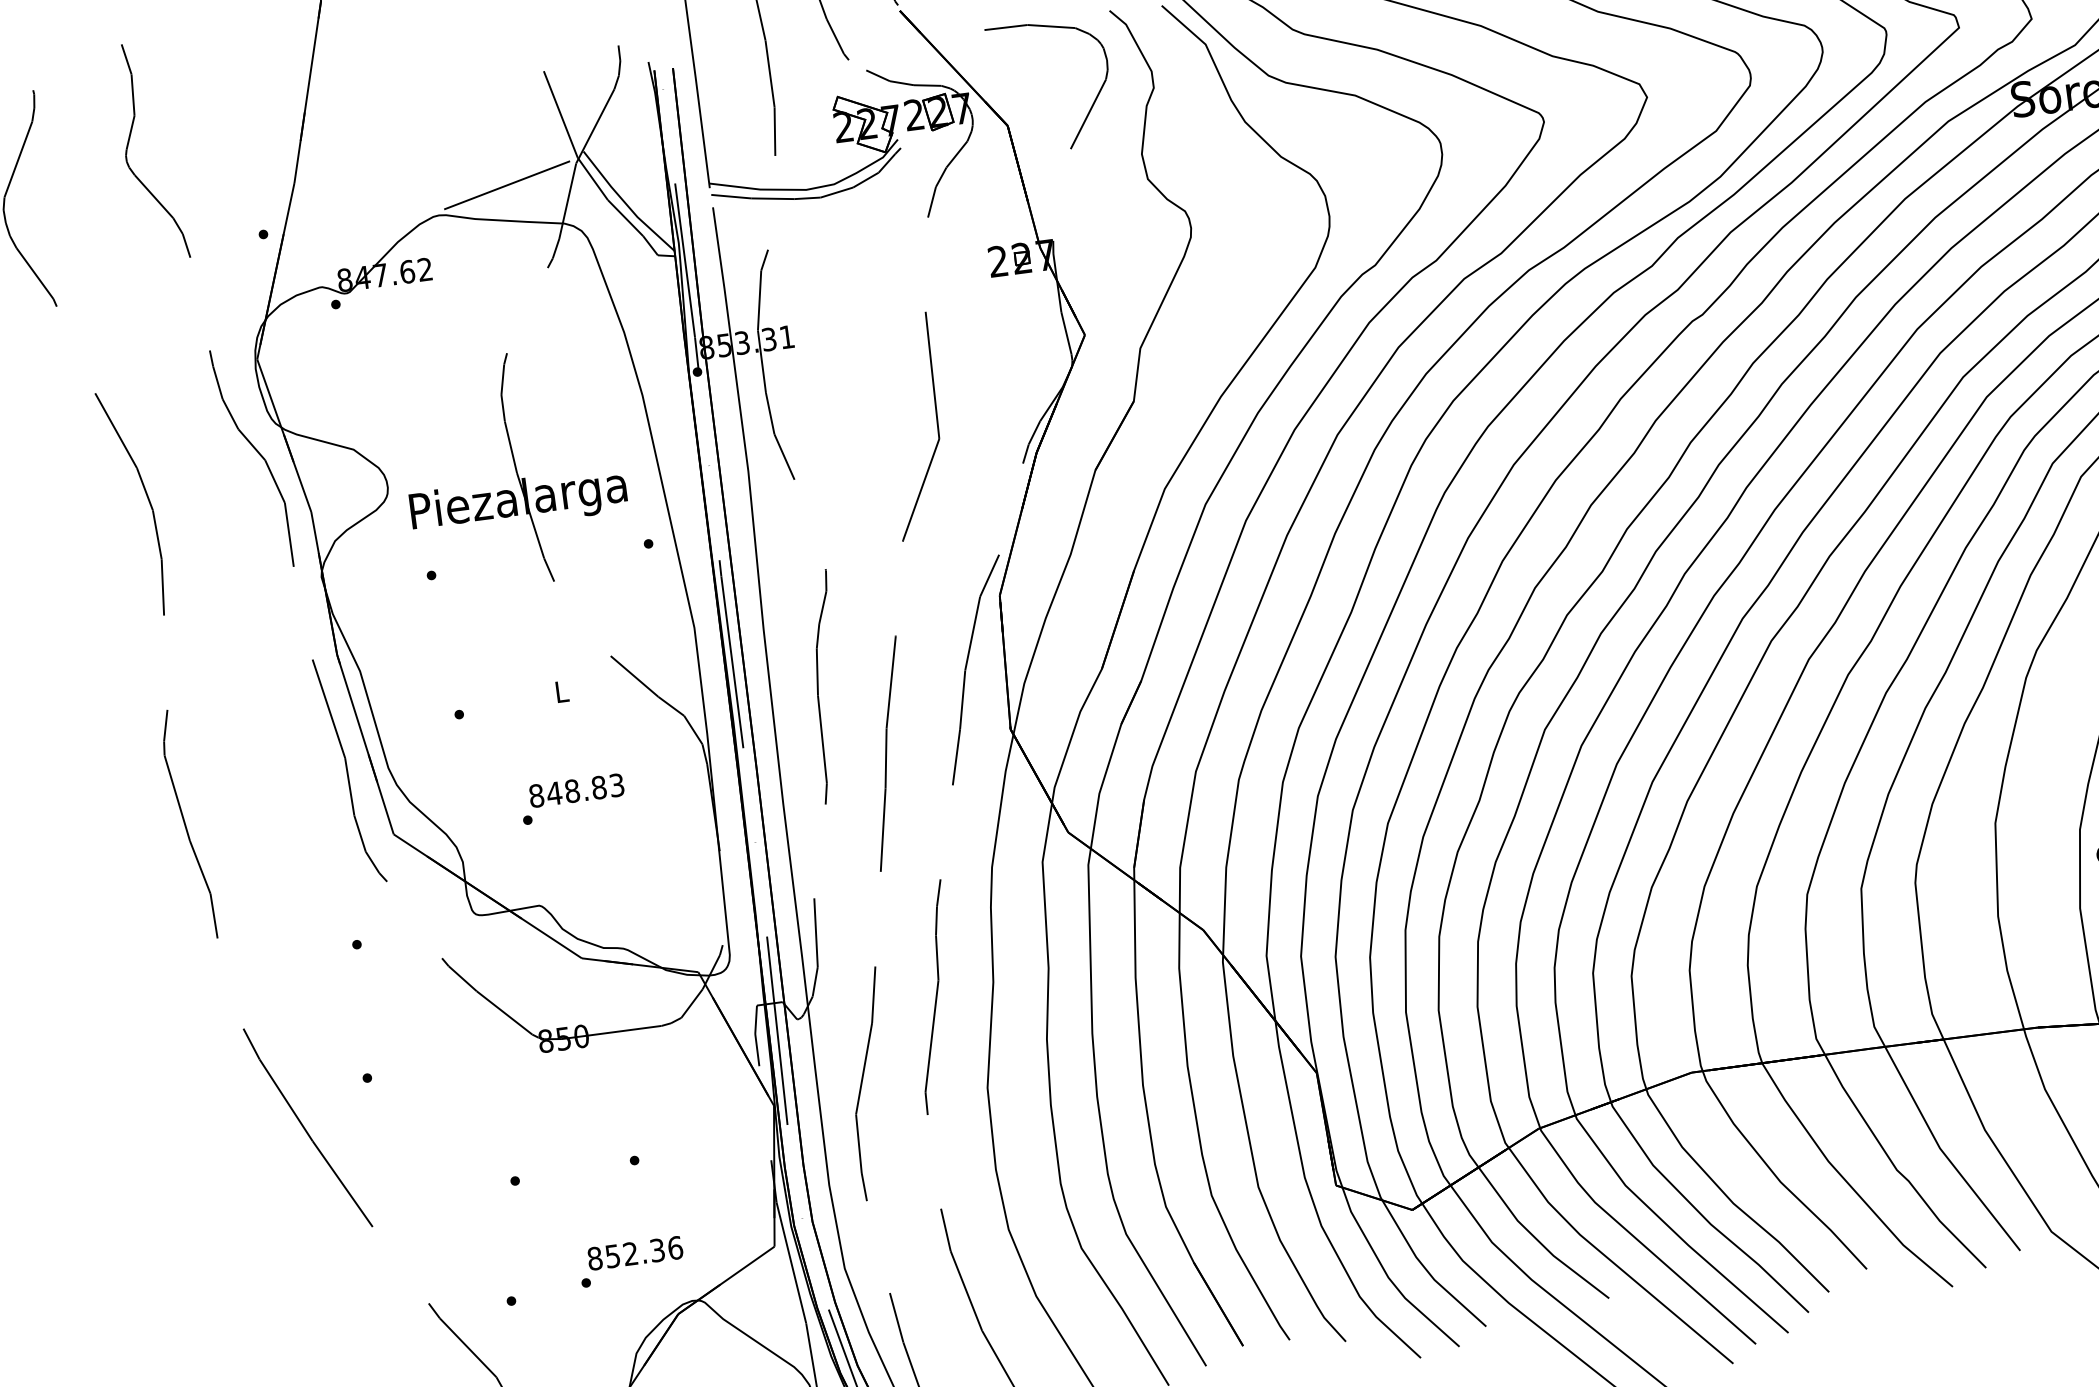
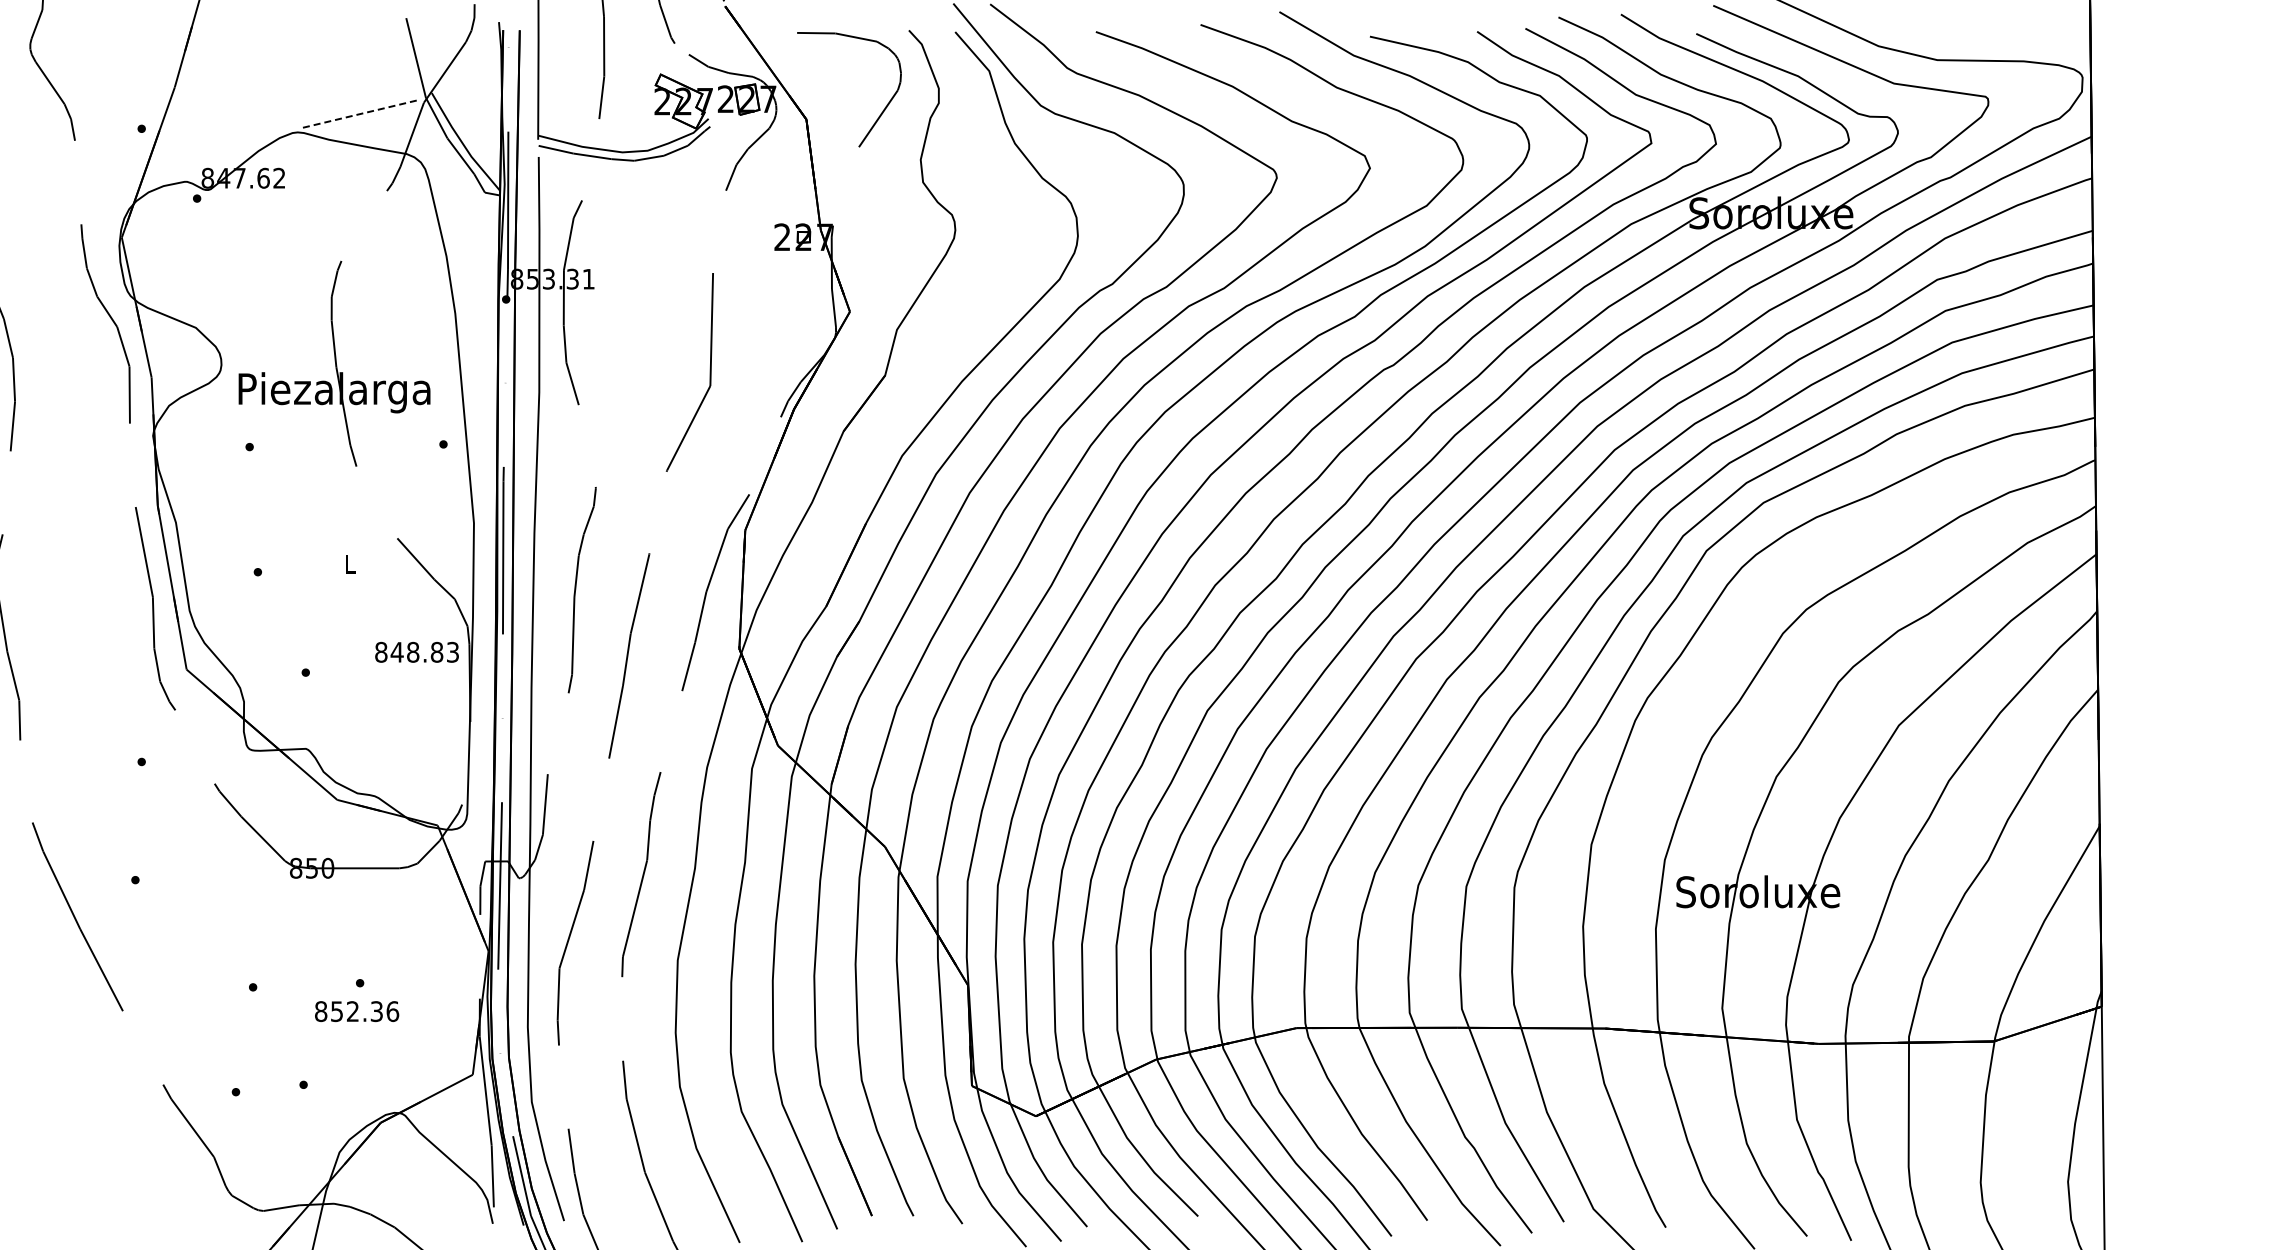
line: (506, 184) -> (360, 113), solid -> dashed
text: (575, 789) -> (416, 651), moved
text: (635, 1253) -> (357, 1011), moved

